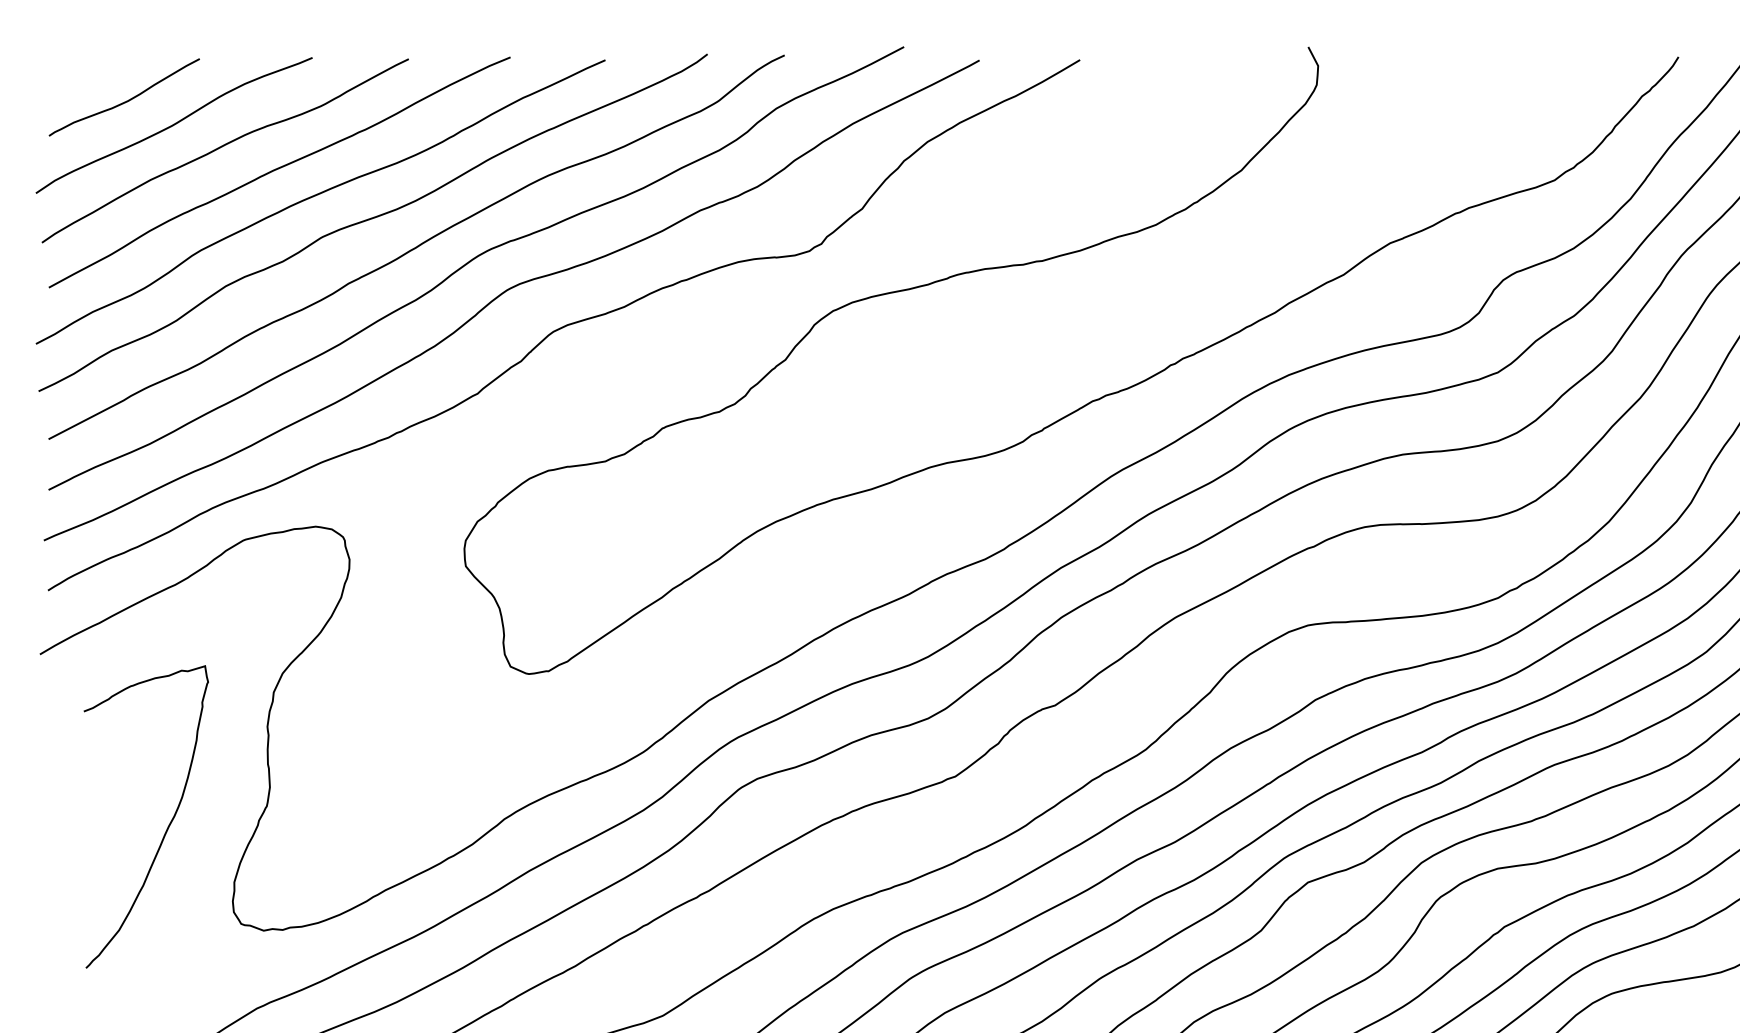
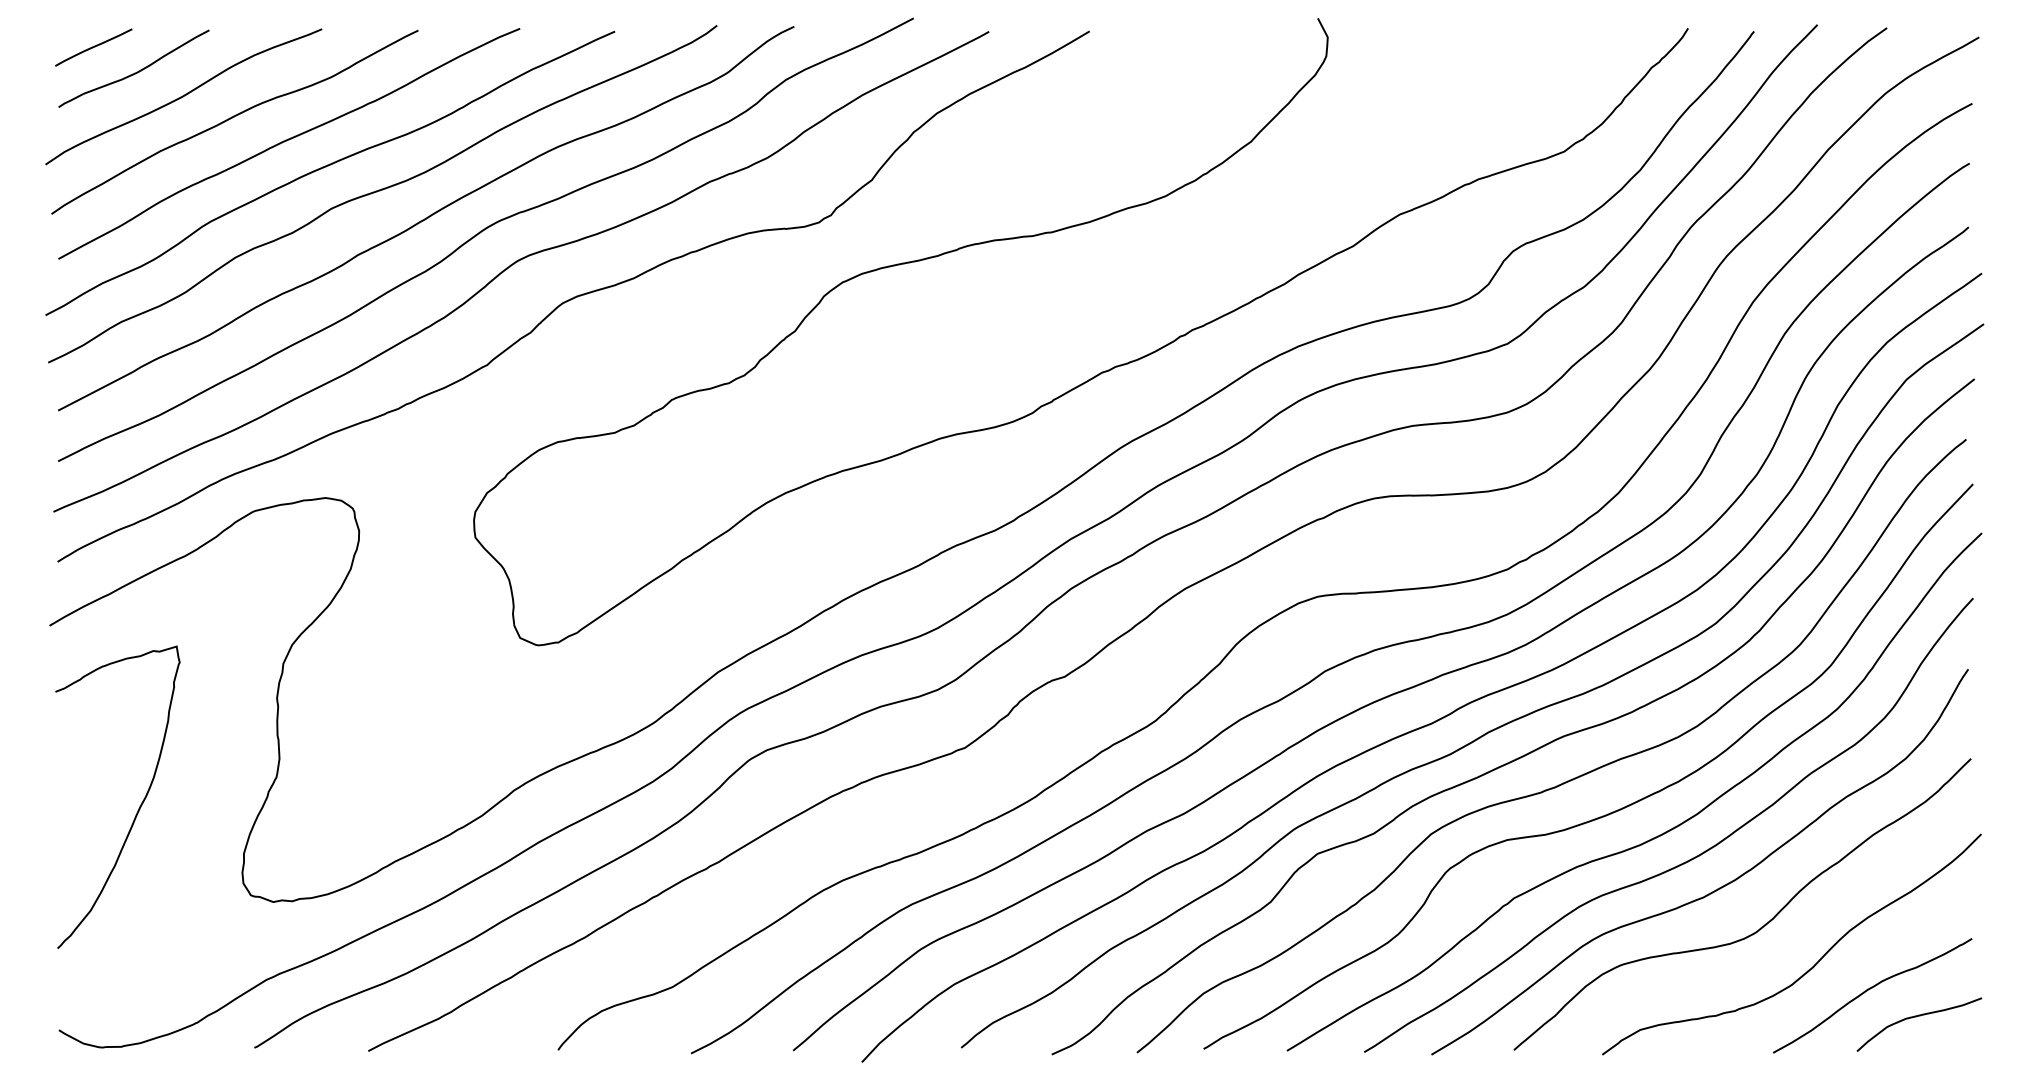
curve: (83, 76) -> (93, 47), added
curve: (167, 826) -> (139, 806), moved

